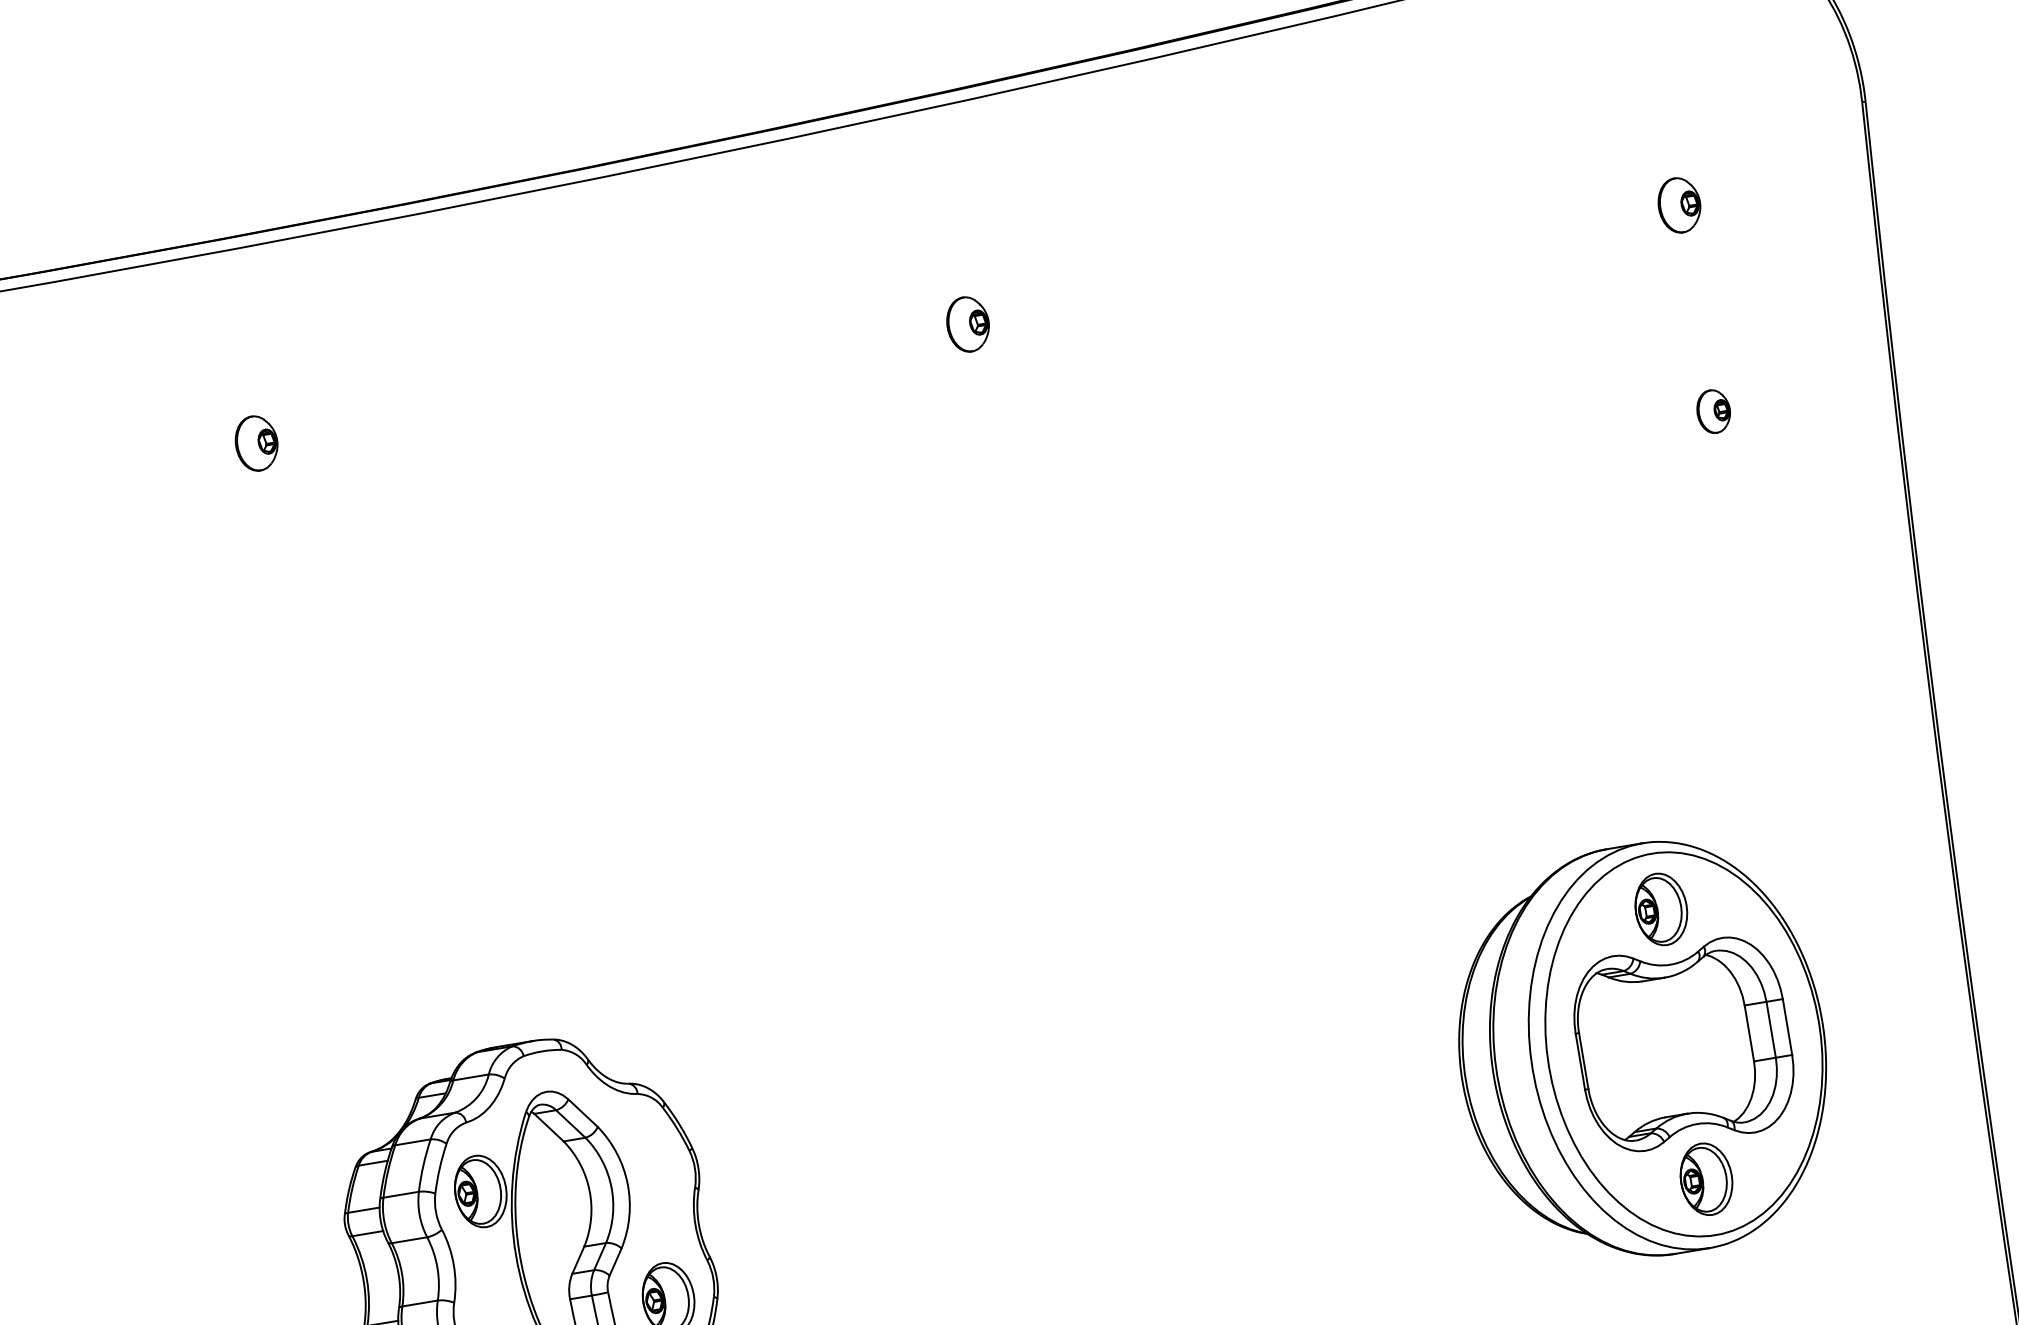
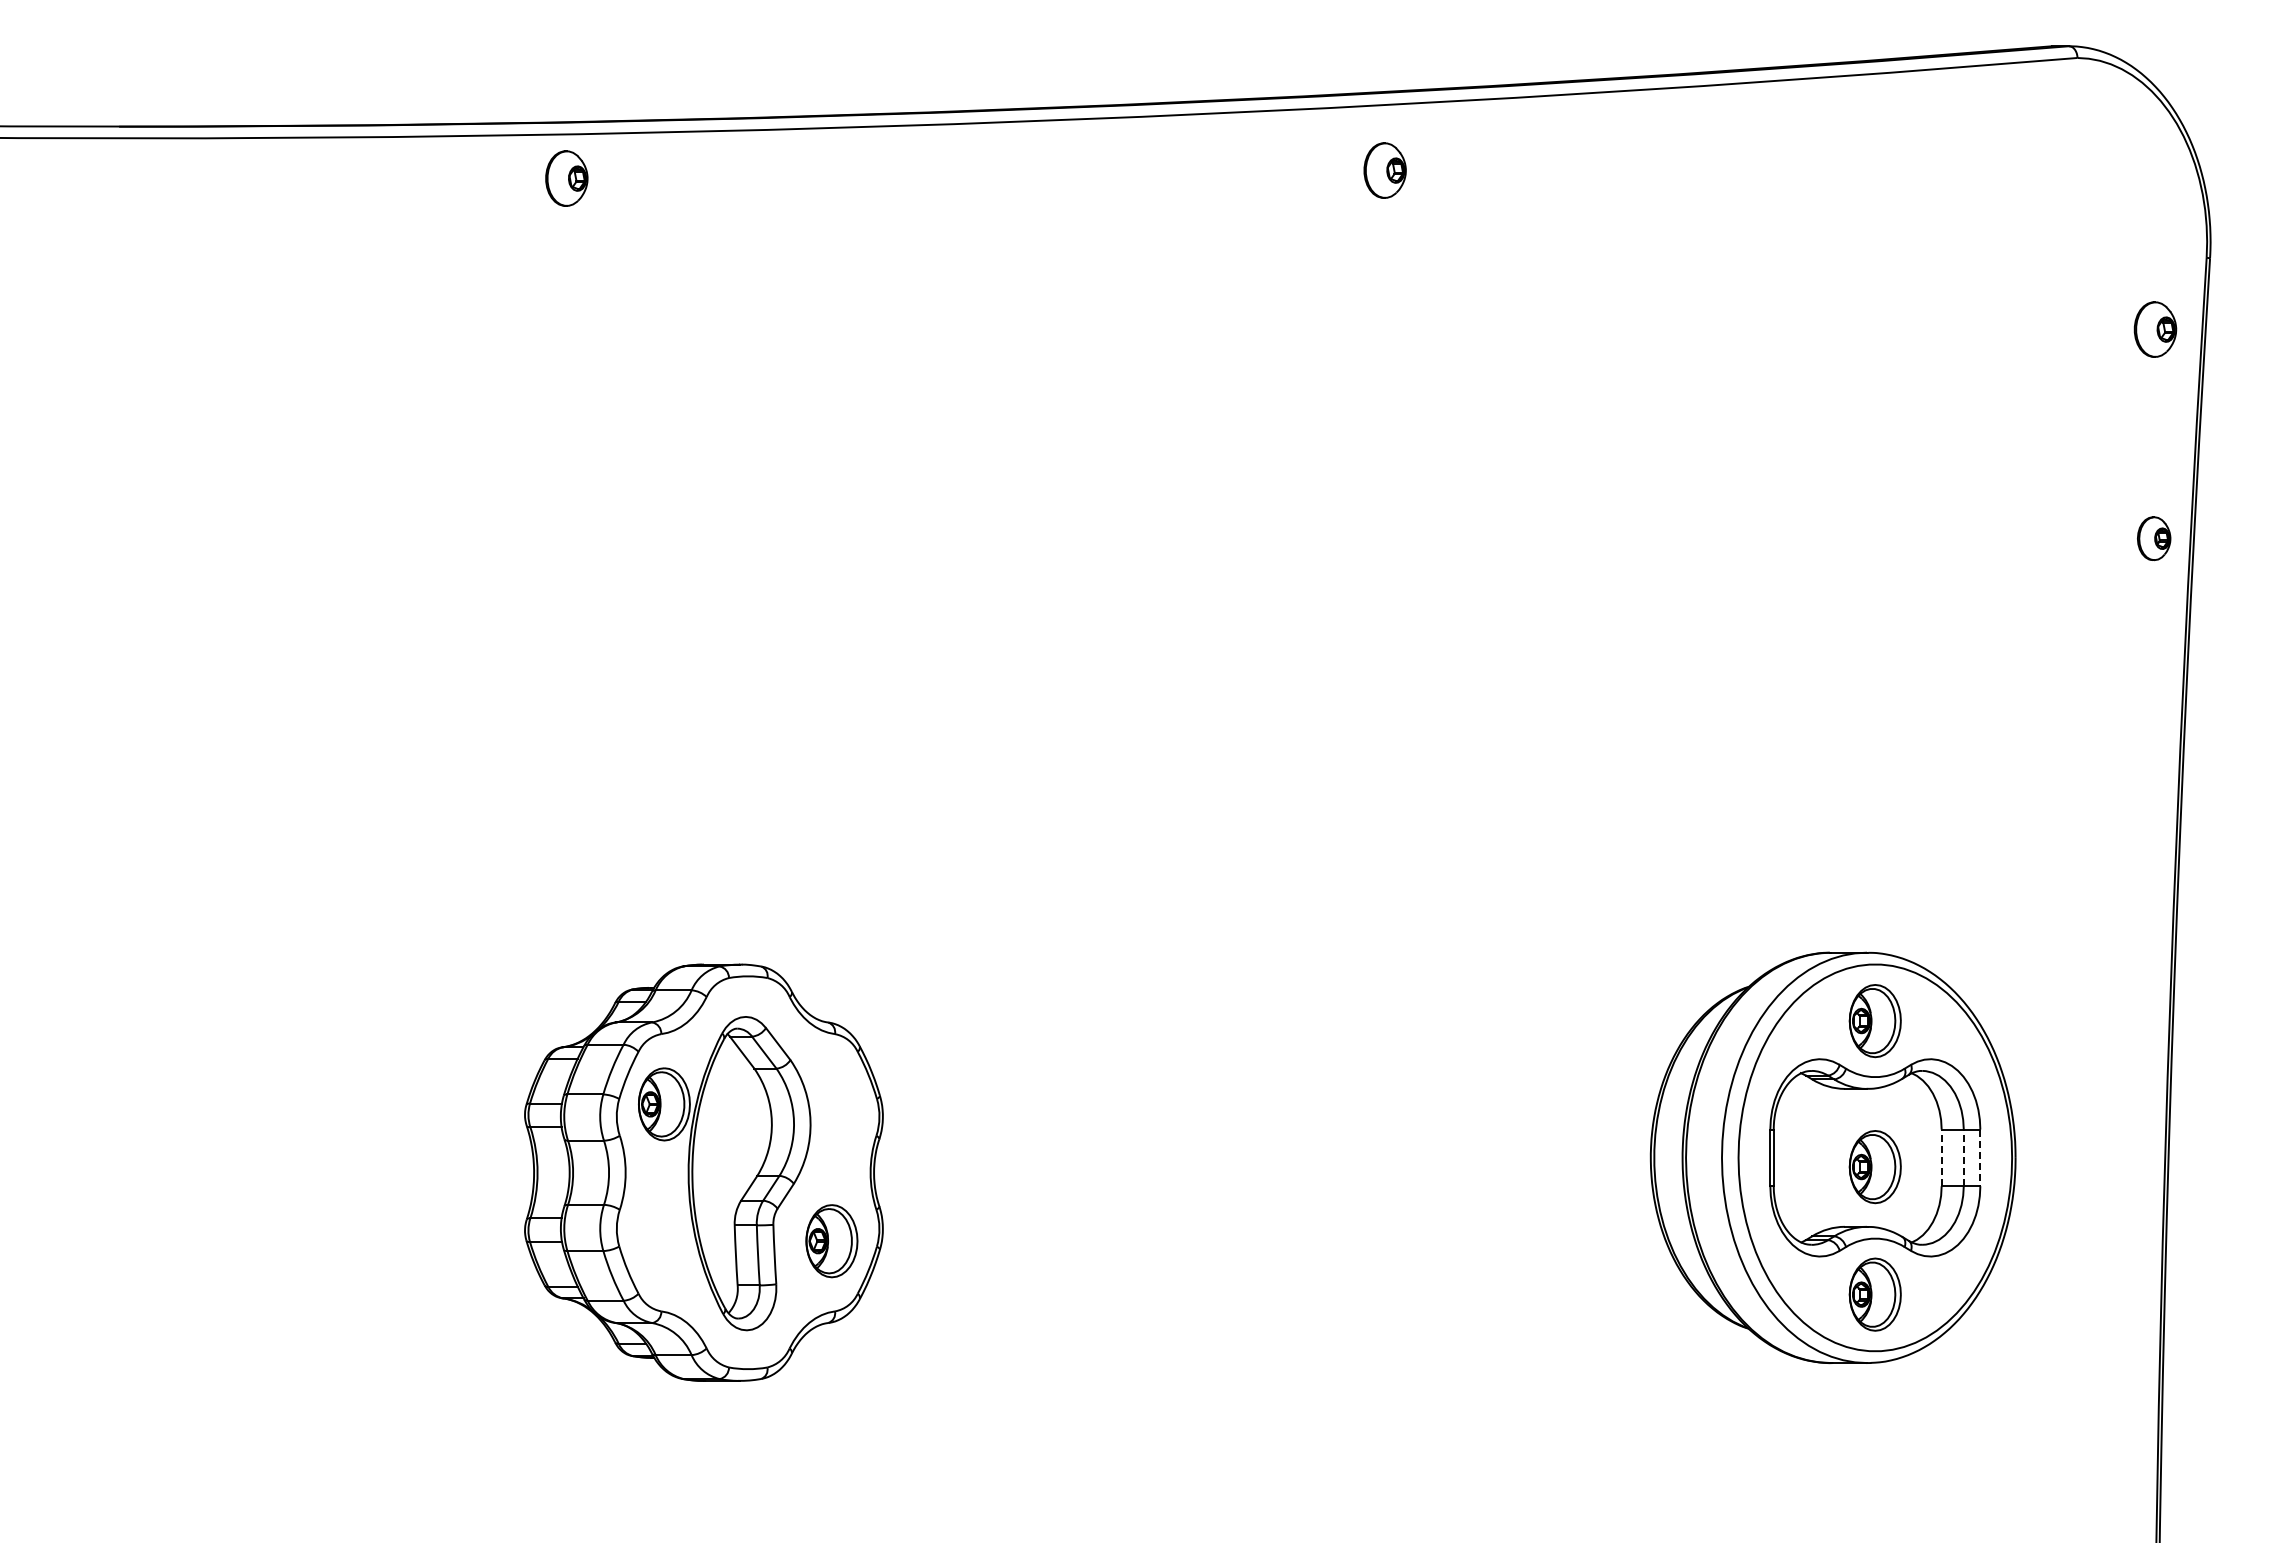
part: (1679, 205) -> (2155, 329), moved
part: (967, 324) -> (1384, 170), moved
part: (1714, 411) -> (2154, 538), moved
part: (256, 443) -> (566, 178), moved
line: (1787, 1027) -> (1980, 1158), solid -> dashed
line: (1770, 1029) -> (1963, 1157), solid -> dashed
line: (1749, 1033) -> (1941, 1157), solid -> dashed
part: (1684, 1054) -> (1874, 1167), added

